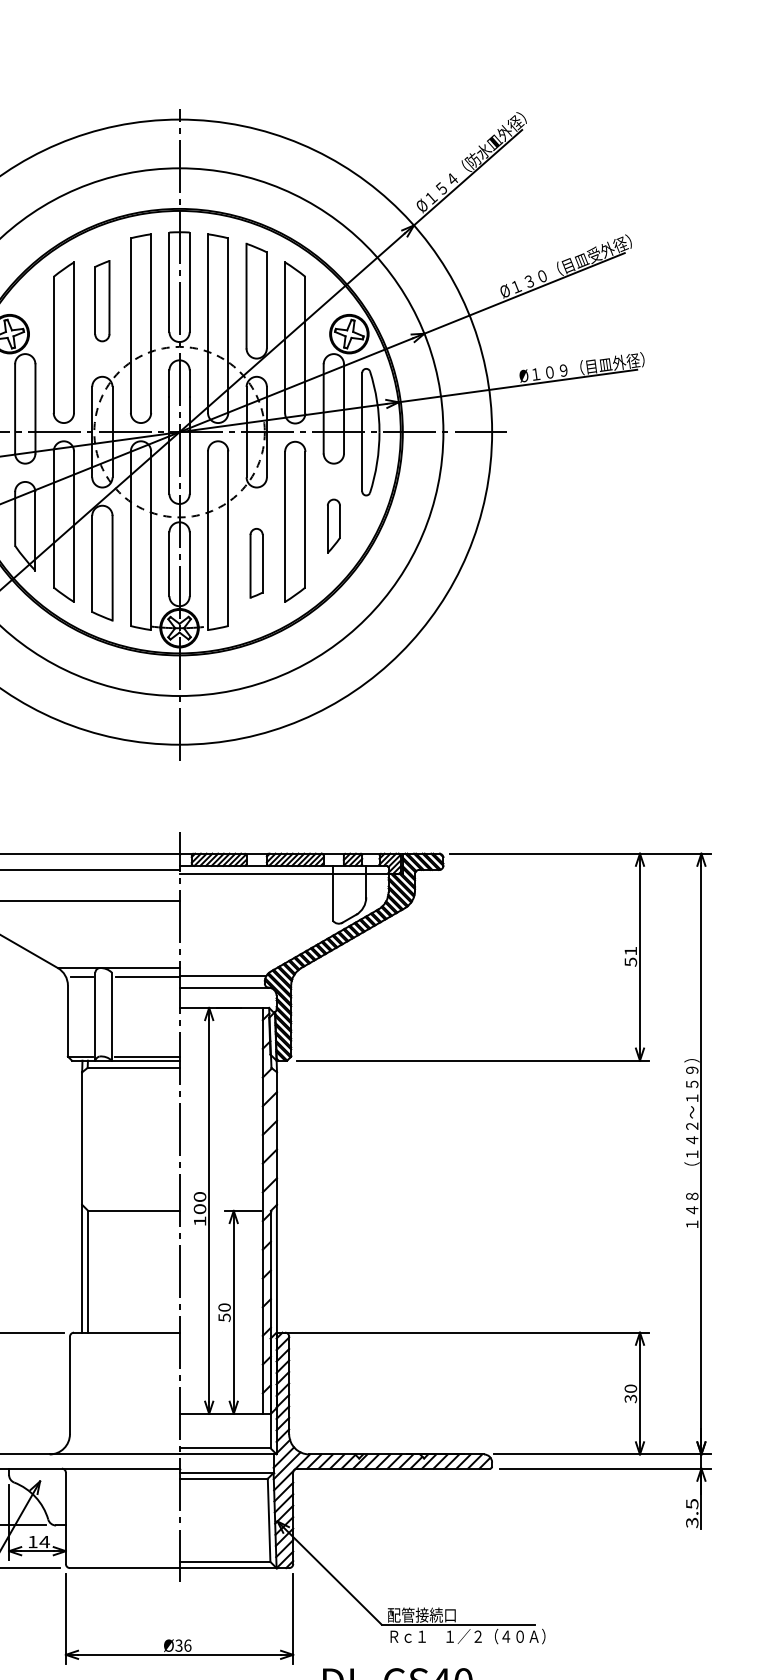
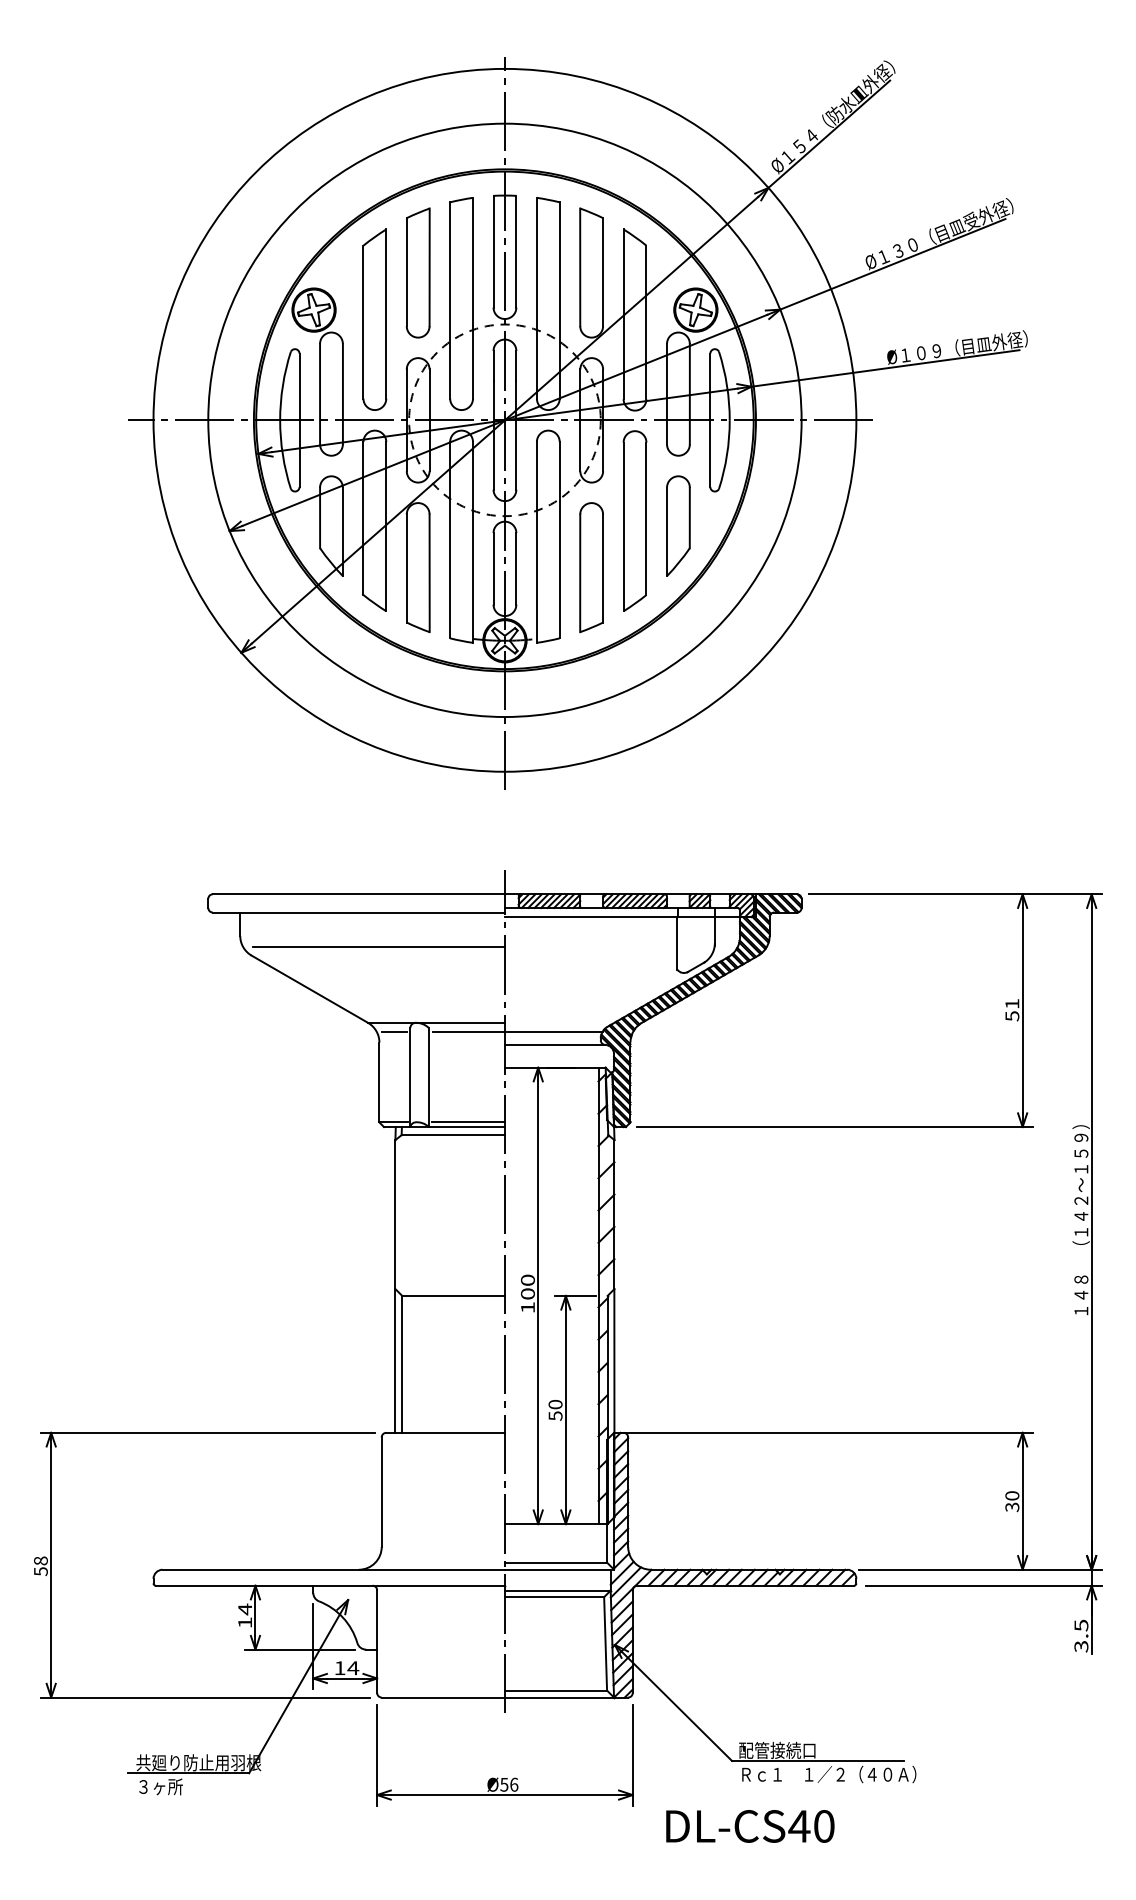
part: (101, 300) -> (417, 272), size x1.43
part: (333, 525) -> (678, 525), size x1.67
part: (256, 563) -> (591, 567), size x1.67
text: (179, 1645) -> (504, 1784), Ø36 -> Ø56

